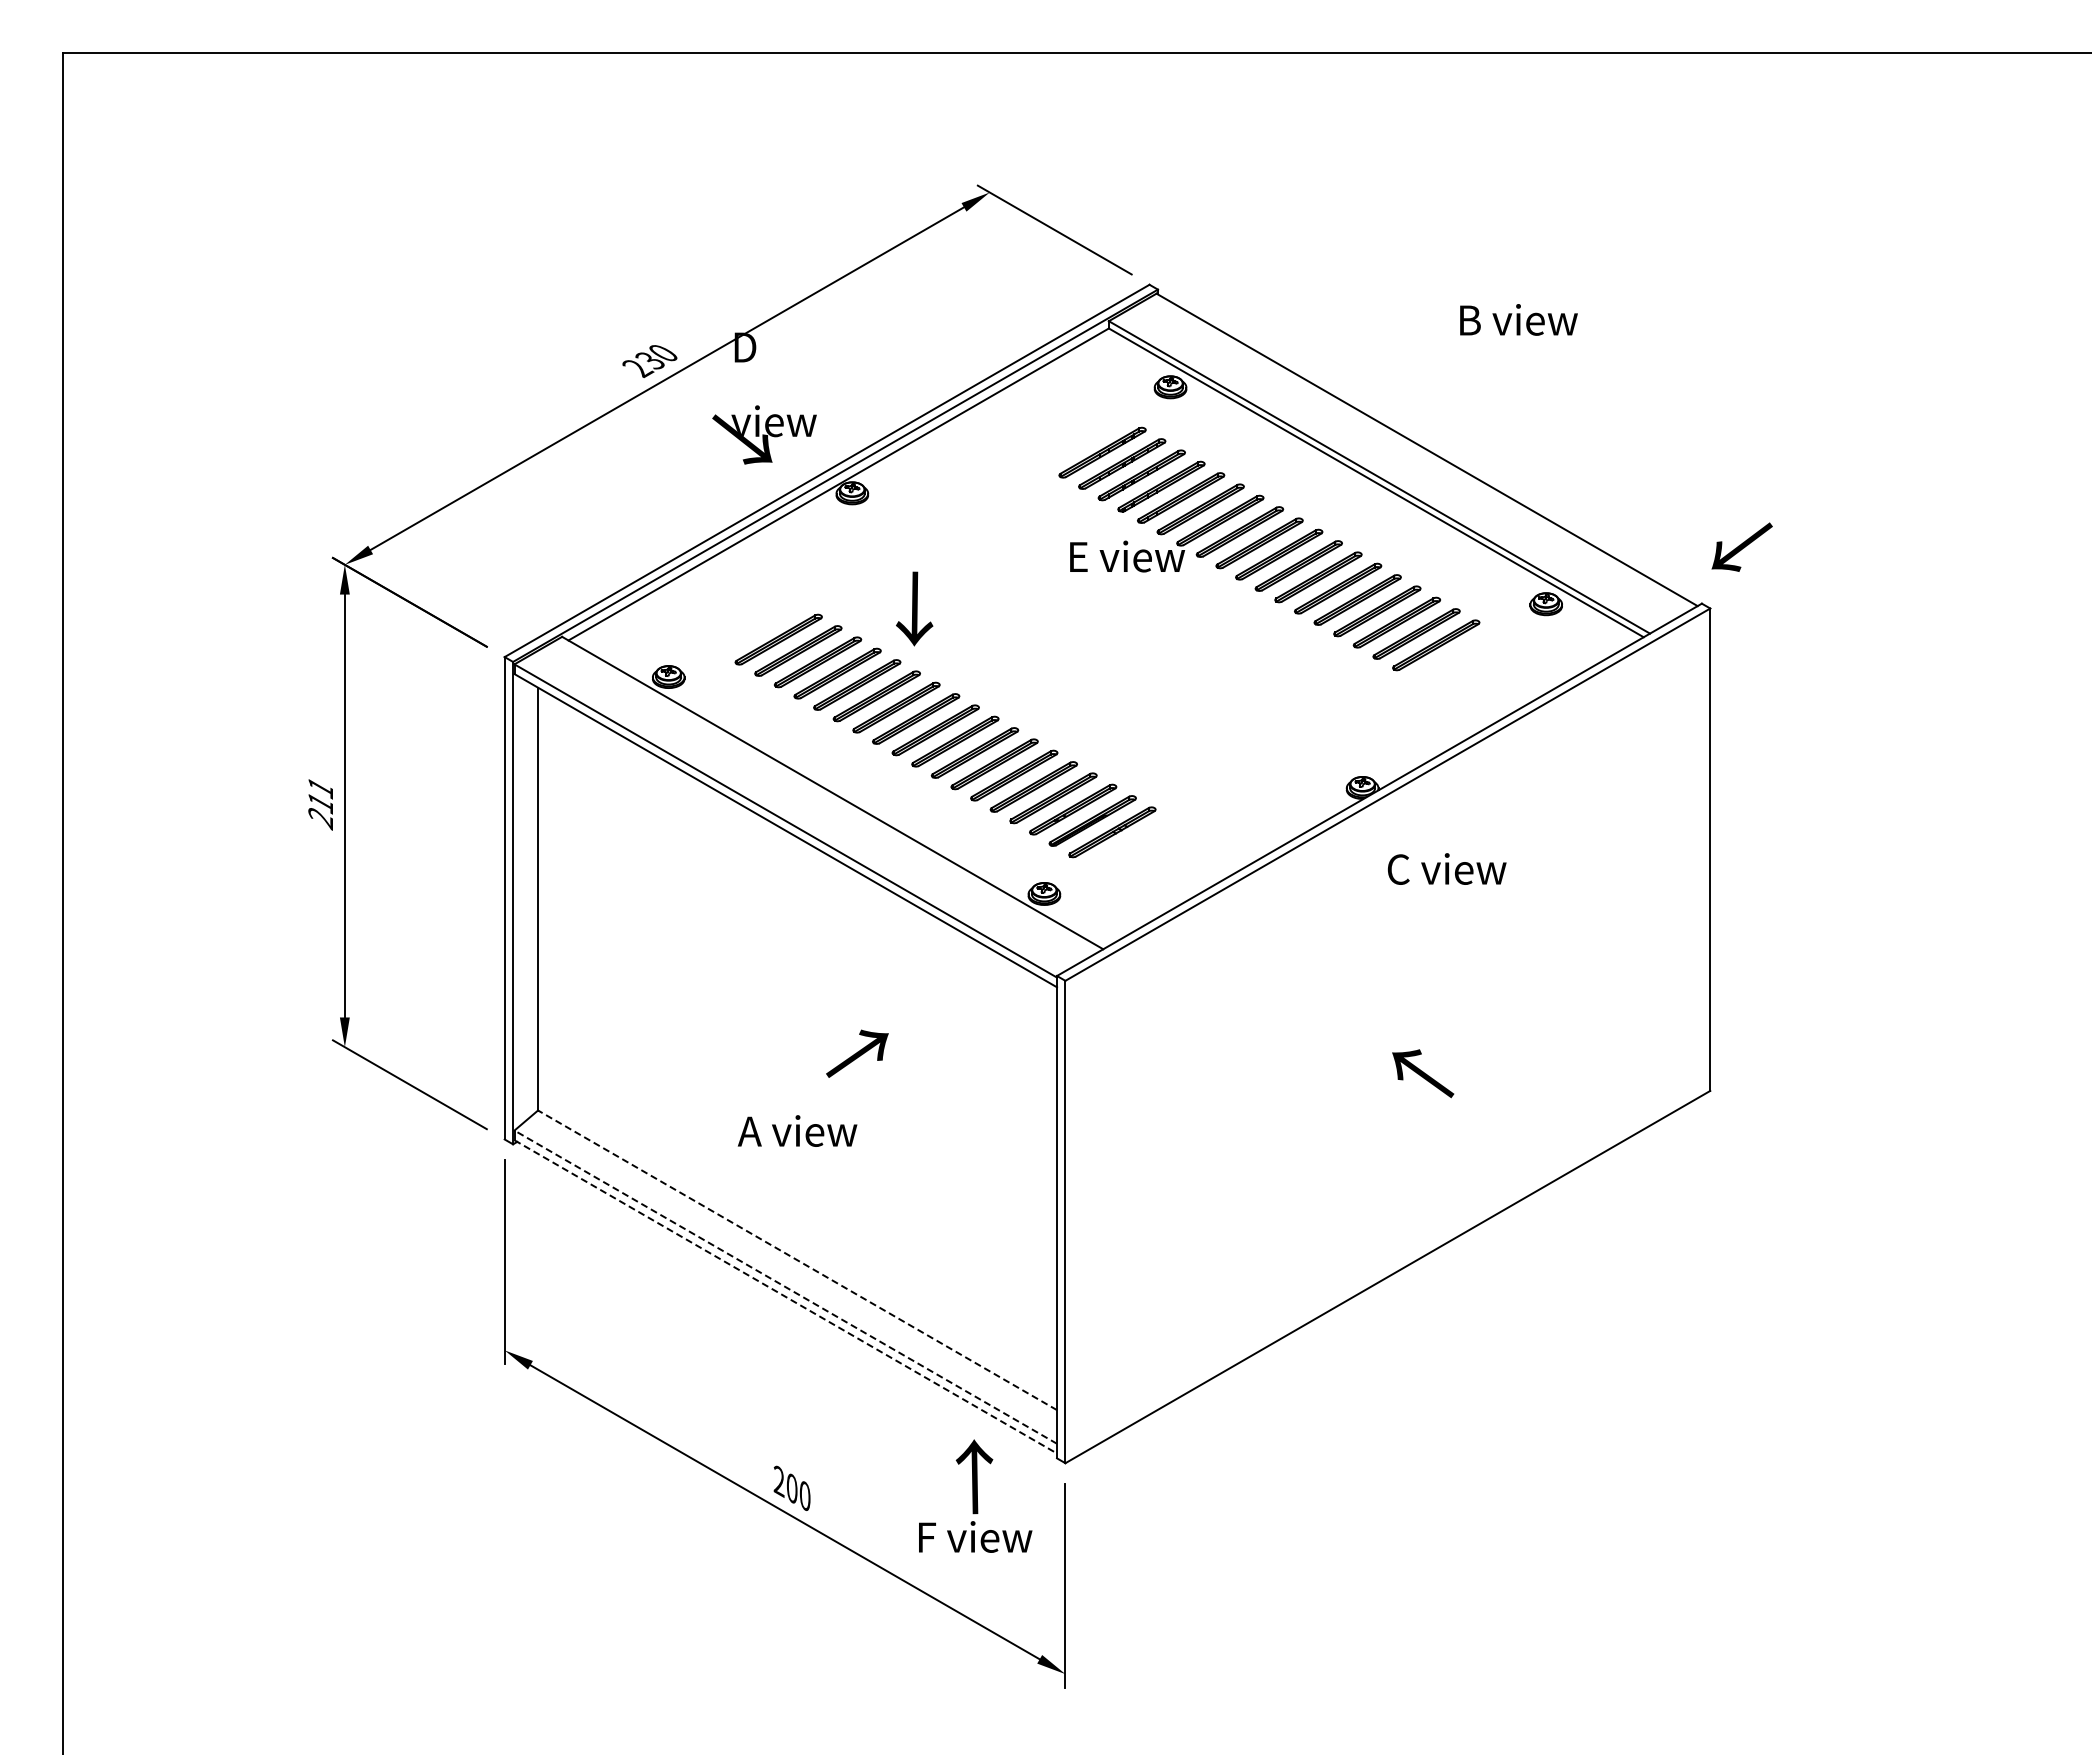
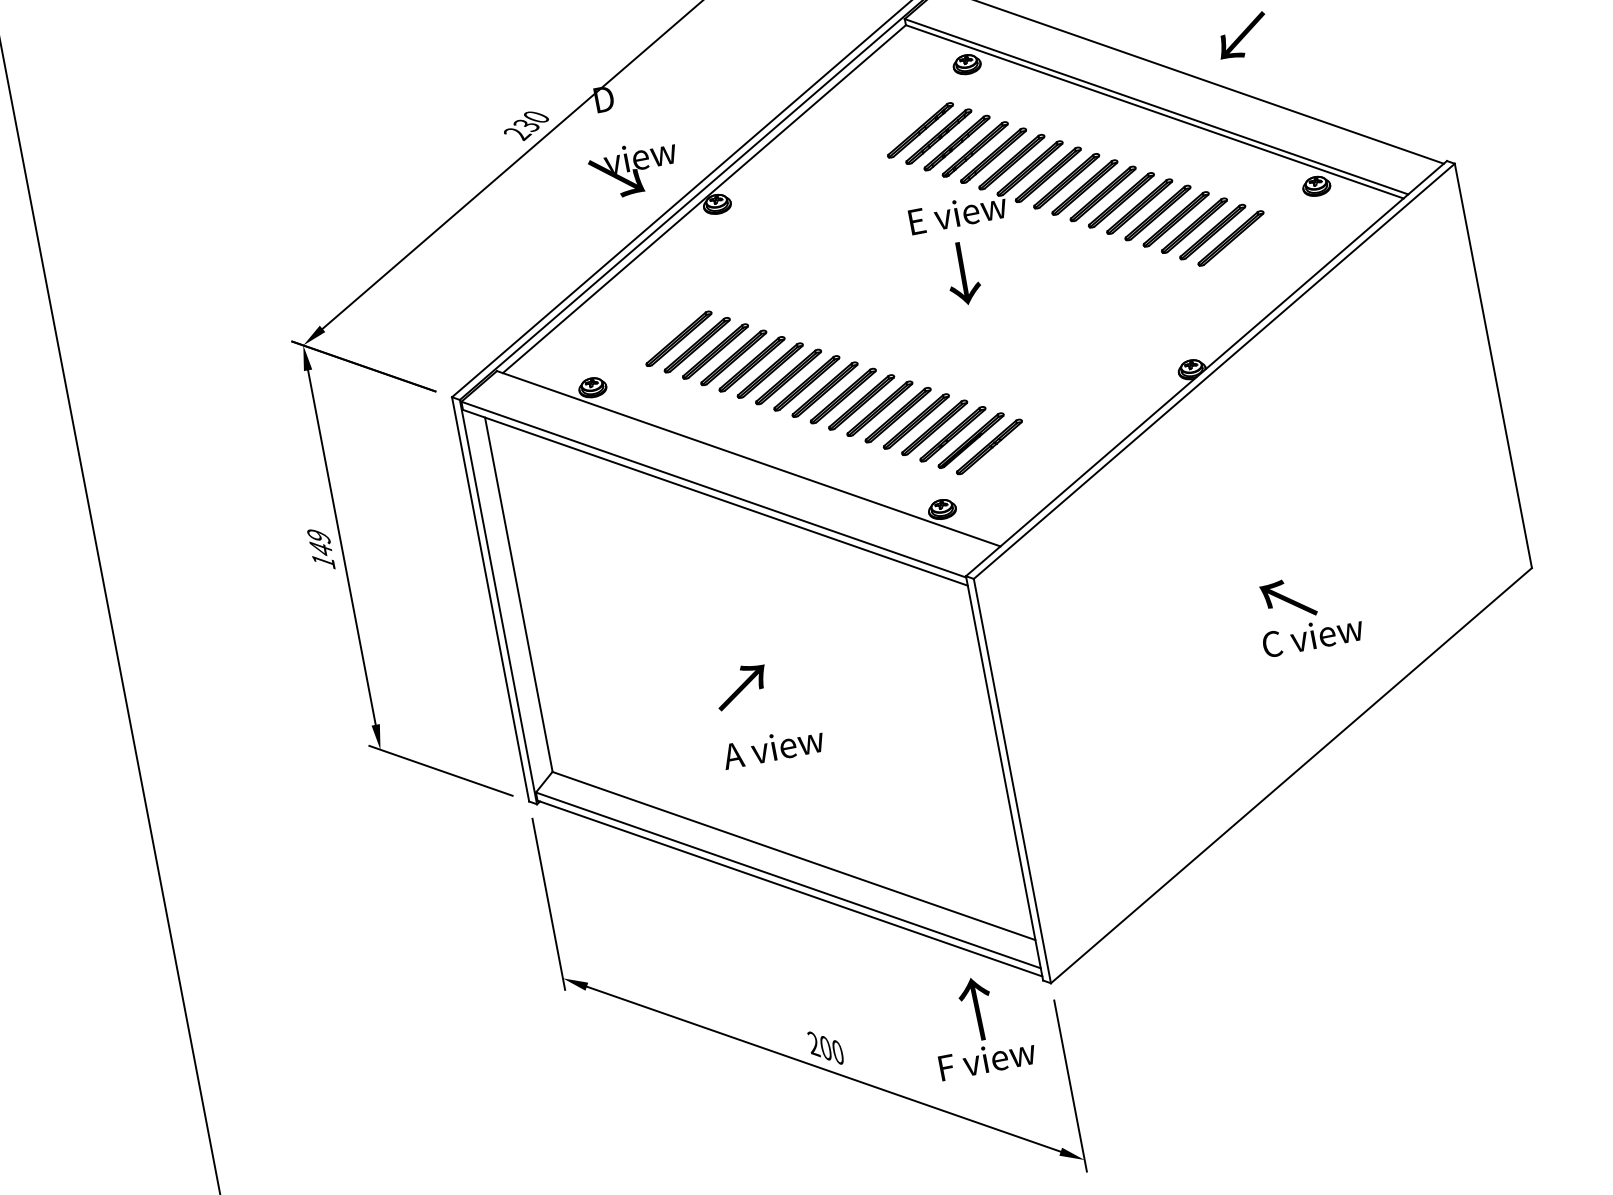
text: (1741, 546) -> (1242, 35), moved
text: (914, 608) -> (962, 273), moved
text: (320, 804) -> (321, 550), 211 -> 149
text: (1447, 868) -> (1313, 635), moved
text: (857, 1053) -> (741, 686), moved
line: (797, 1260) -> (793, 856), dashed -> solid
line: (785, 1286) -> (788, 879), dashed -> solid
line: (786, 1297) -> (790, 888), dashed -> solid

